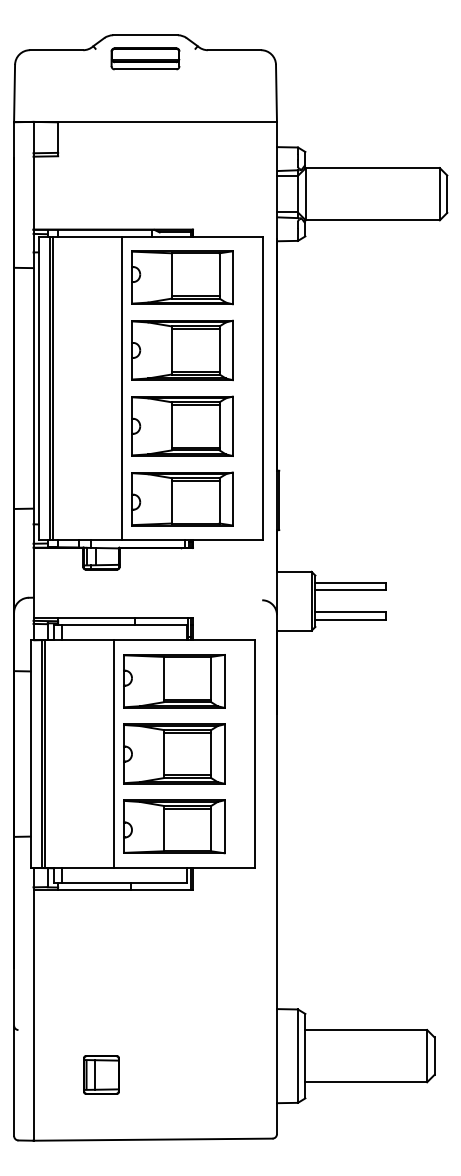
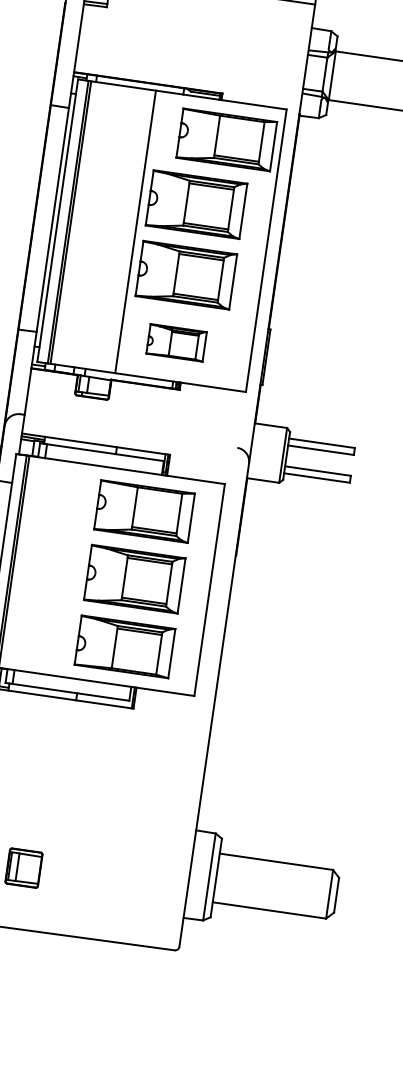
part: (182, 277) -> (226, 139), moved
part: (182, 498) -> (176, 342), size x0.6
line: (114, 753) -> (79, 570), removed

